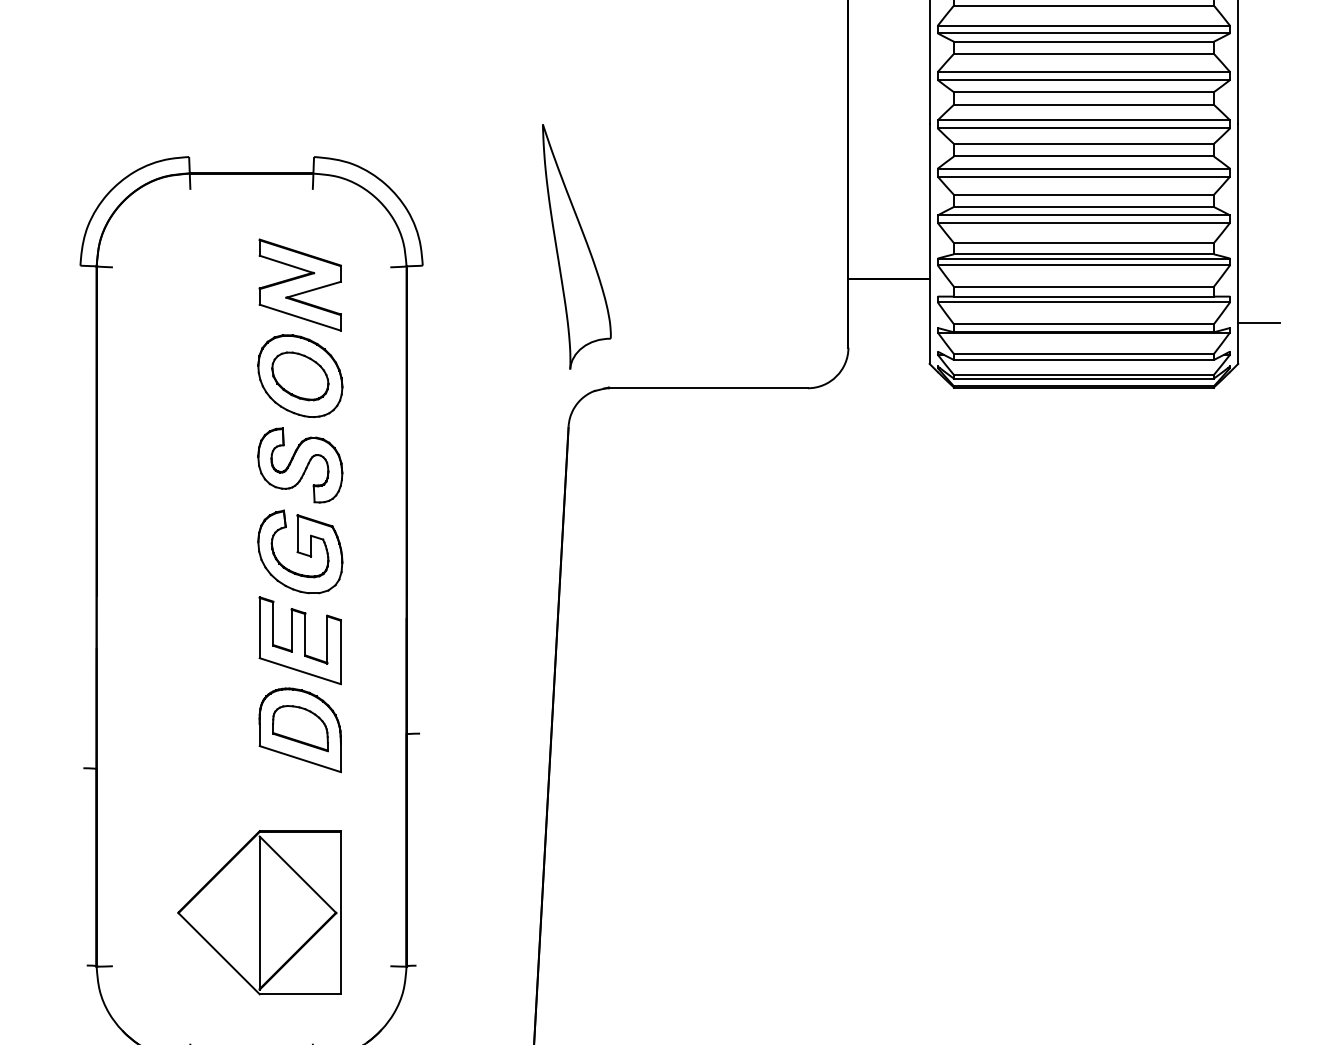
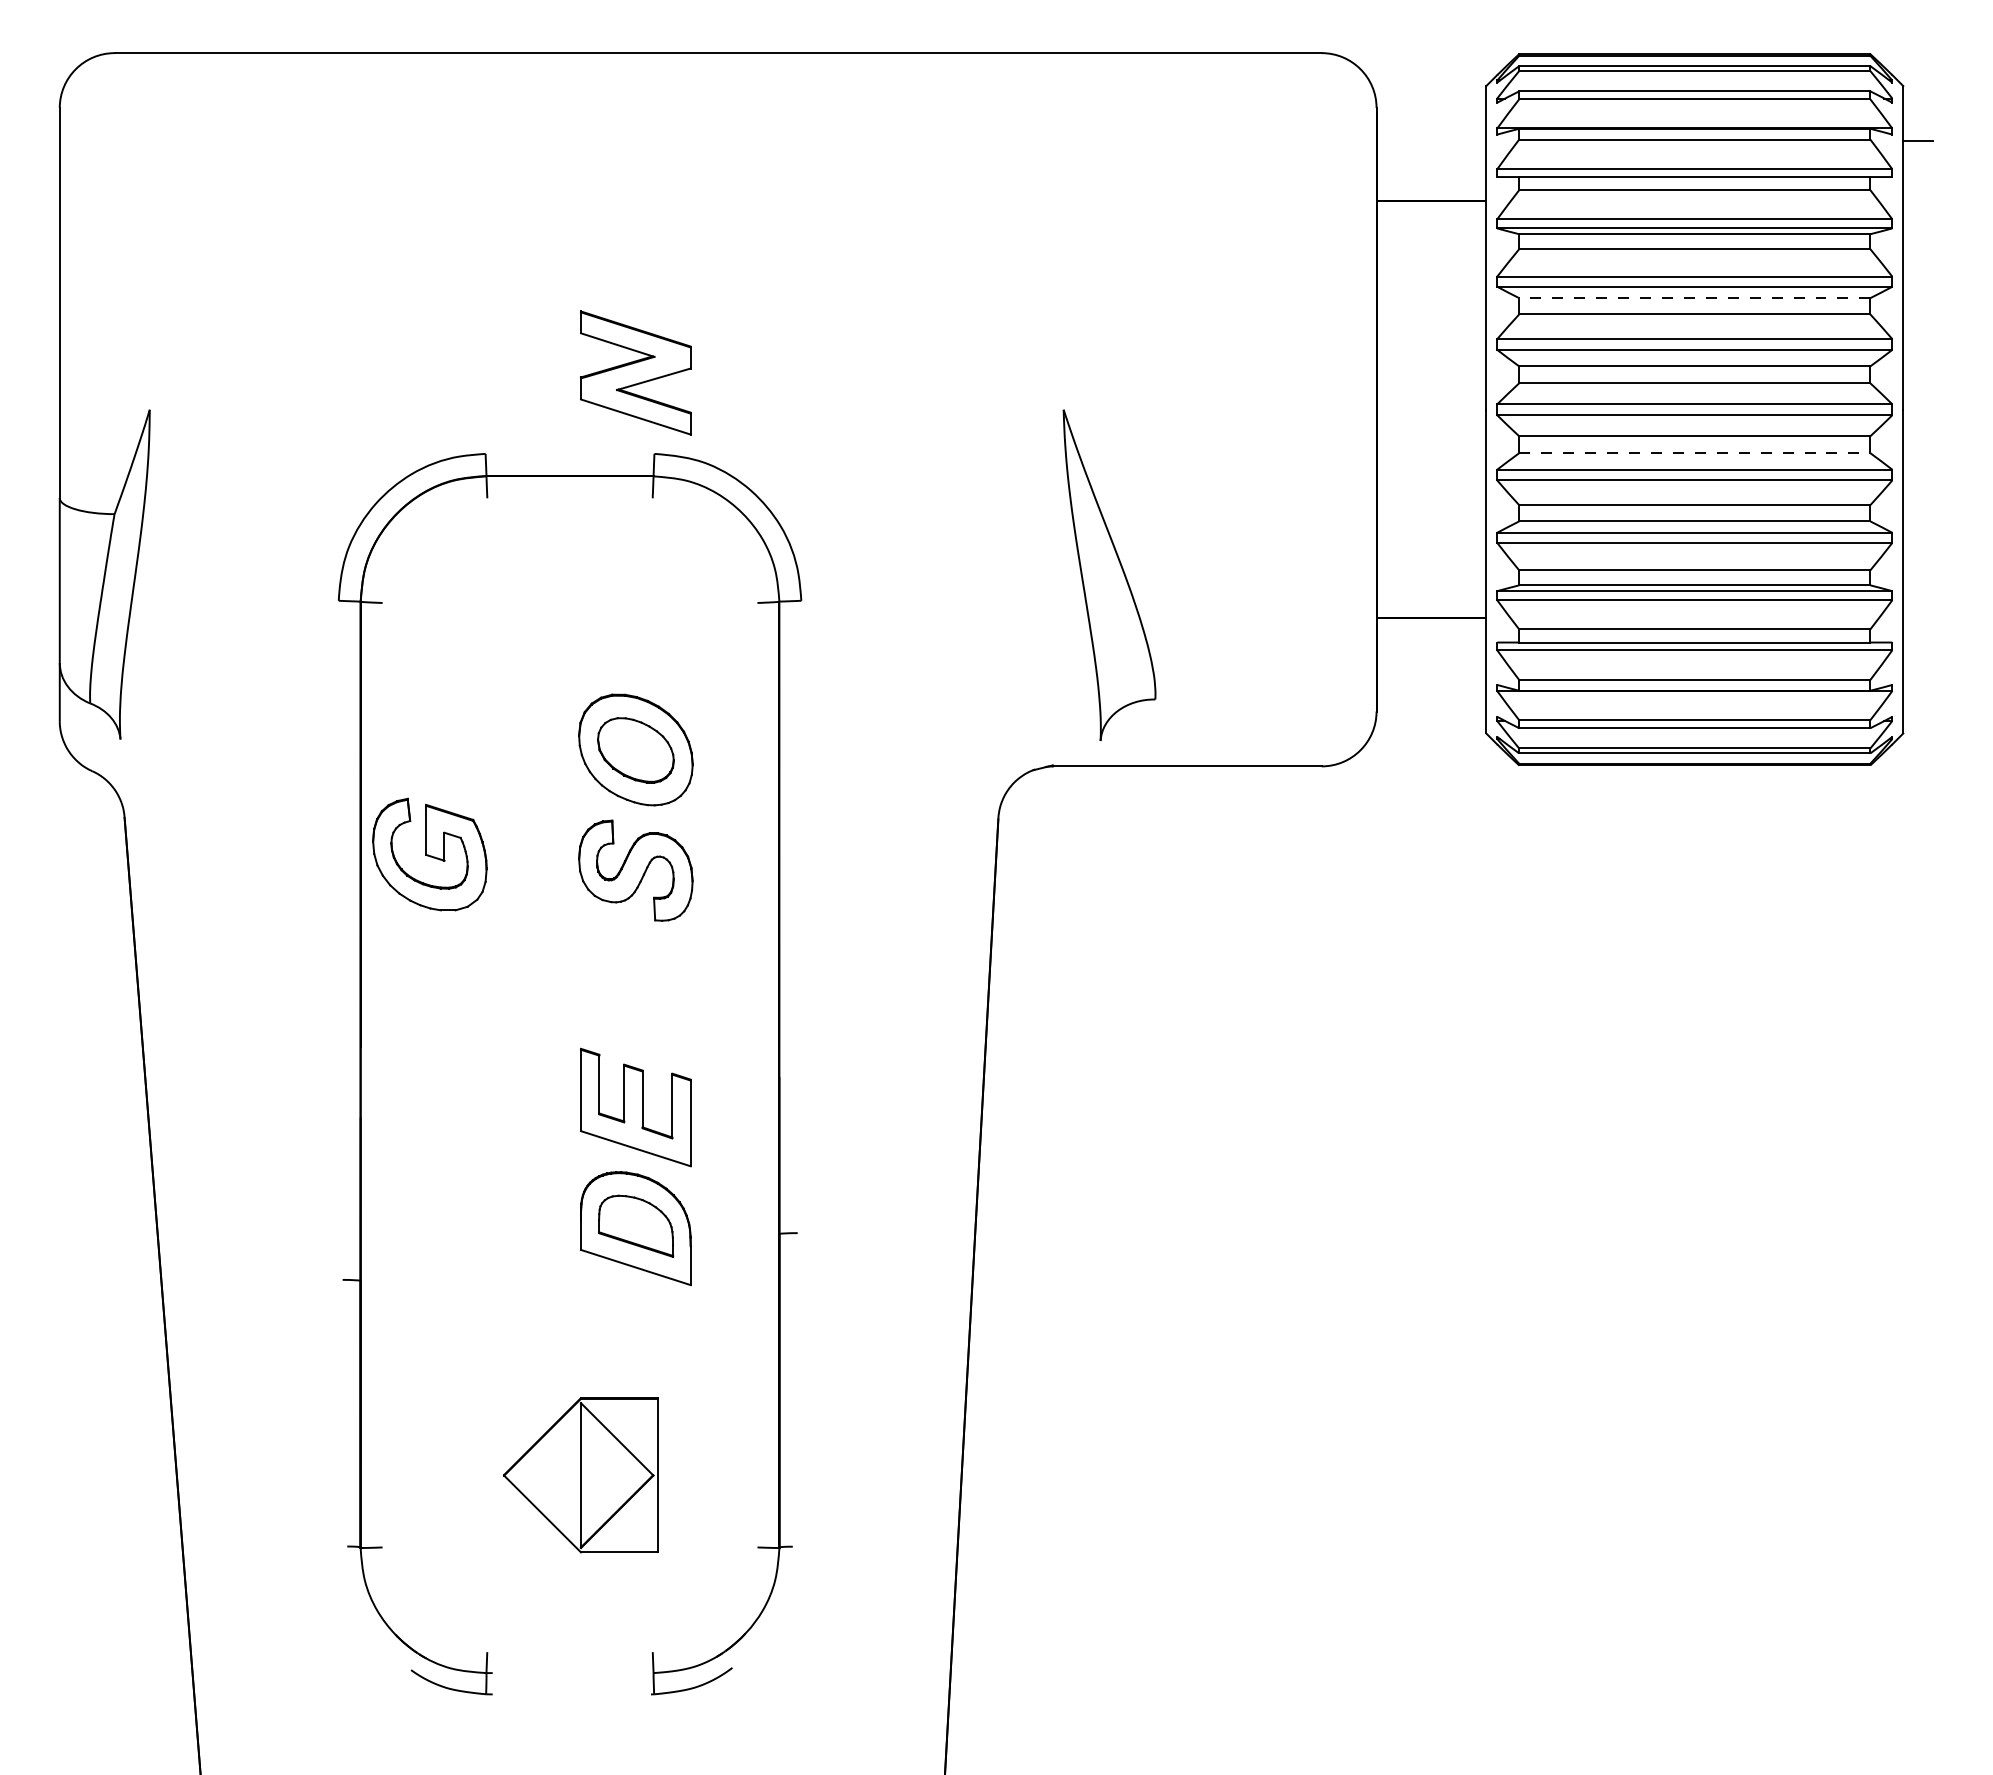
line: (1083, 42) -> (1694, 298), solid -> dashed
line: (1083, 156) -> (1694, 453), solid -> dashed
part: (576, 246) -> (1109, 574), moved
part: (300, 284) -> (635, 372), moved
line: (1259, 323) -> (1931, 678), removed
part: (300, 551) -> (429, 854), moved
part: (259, 913) -> (580, 1475), size x0.7

